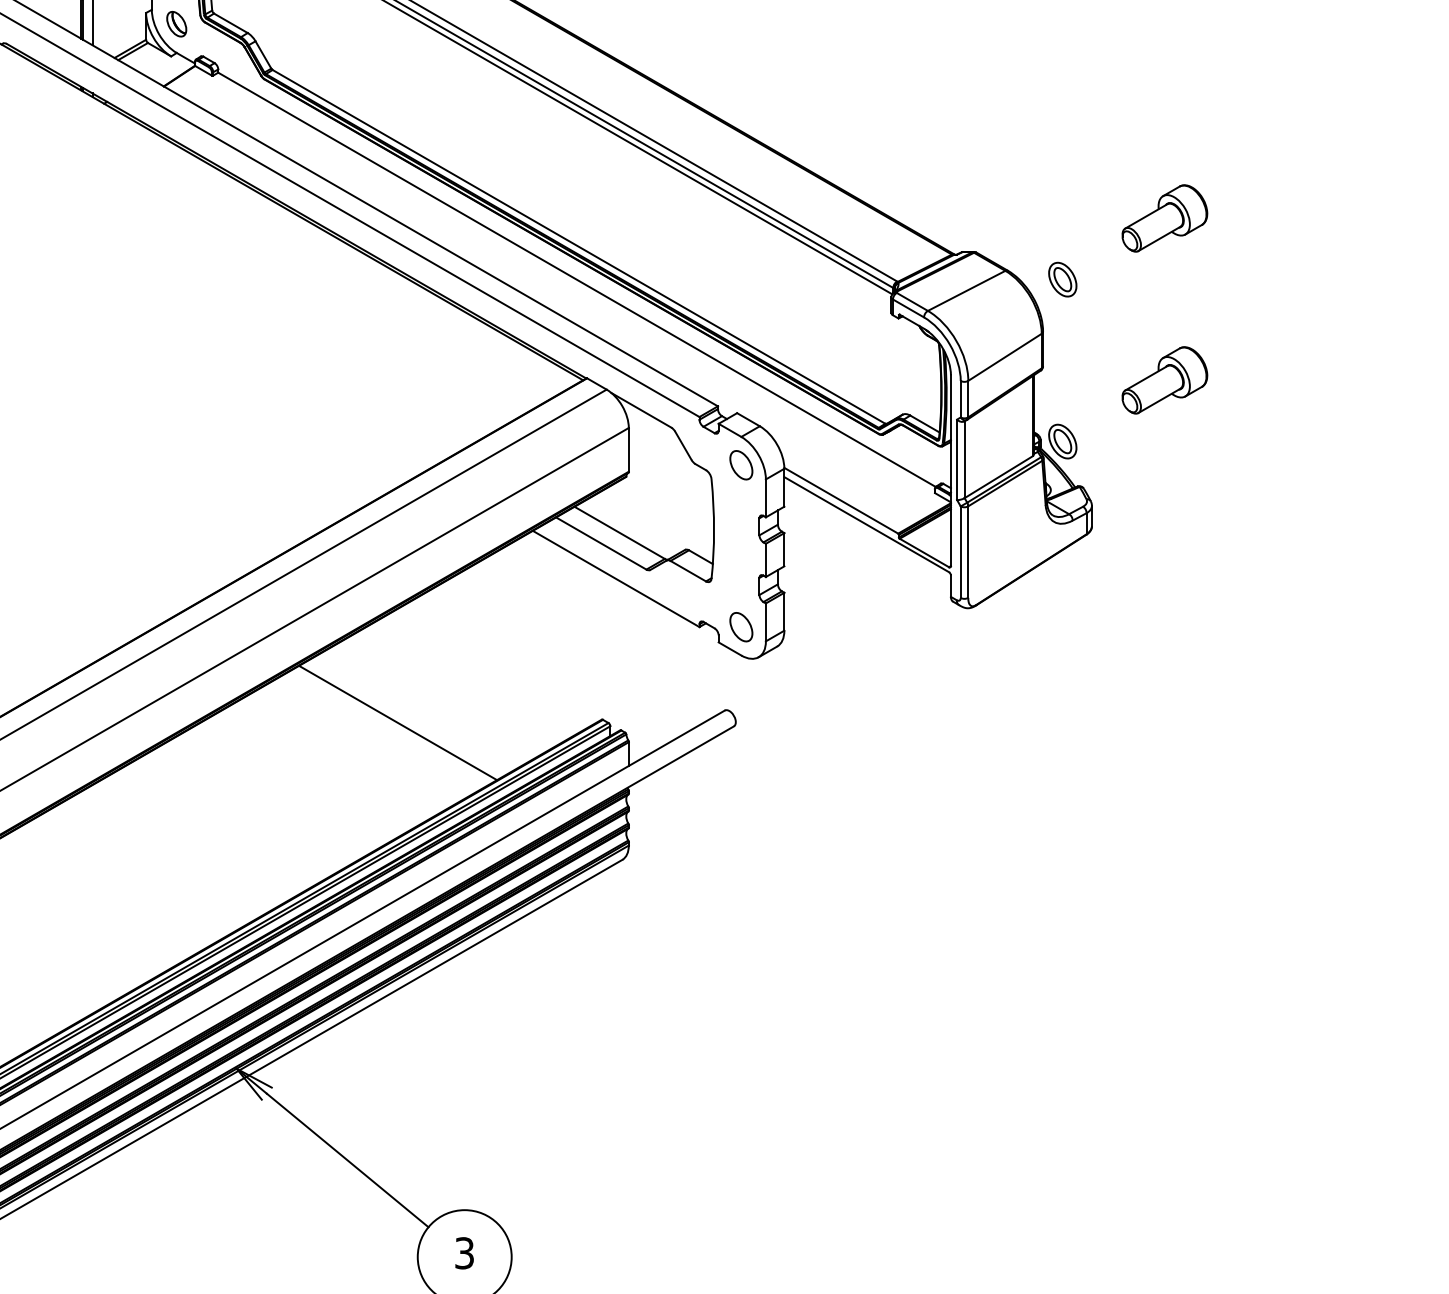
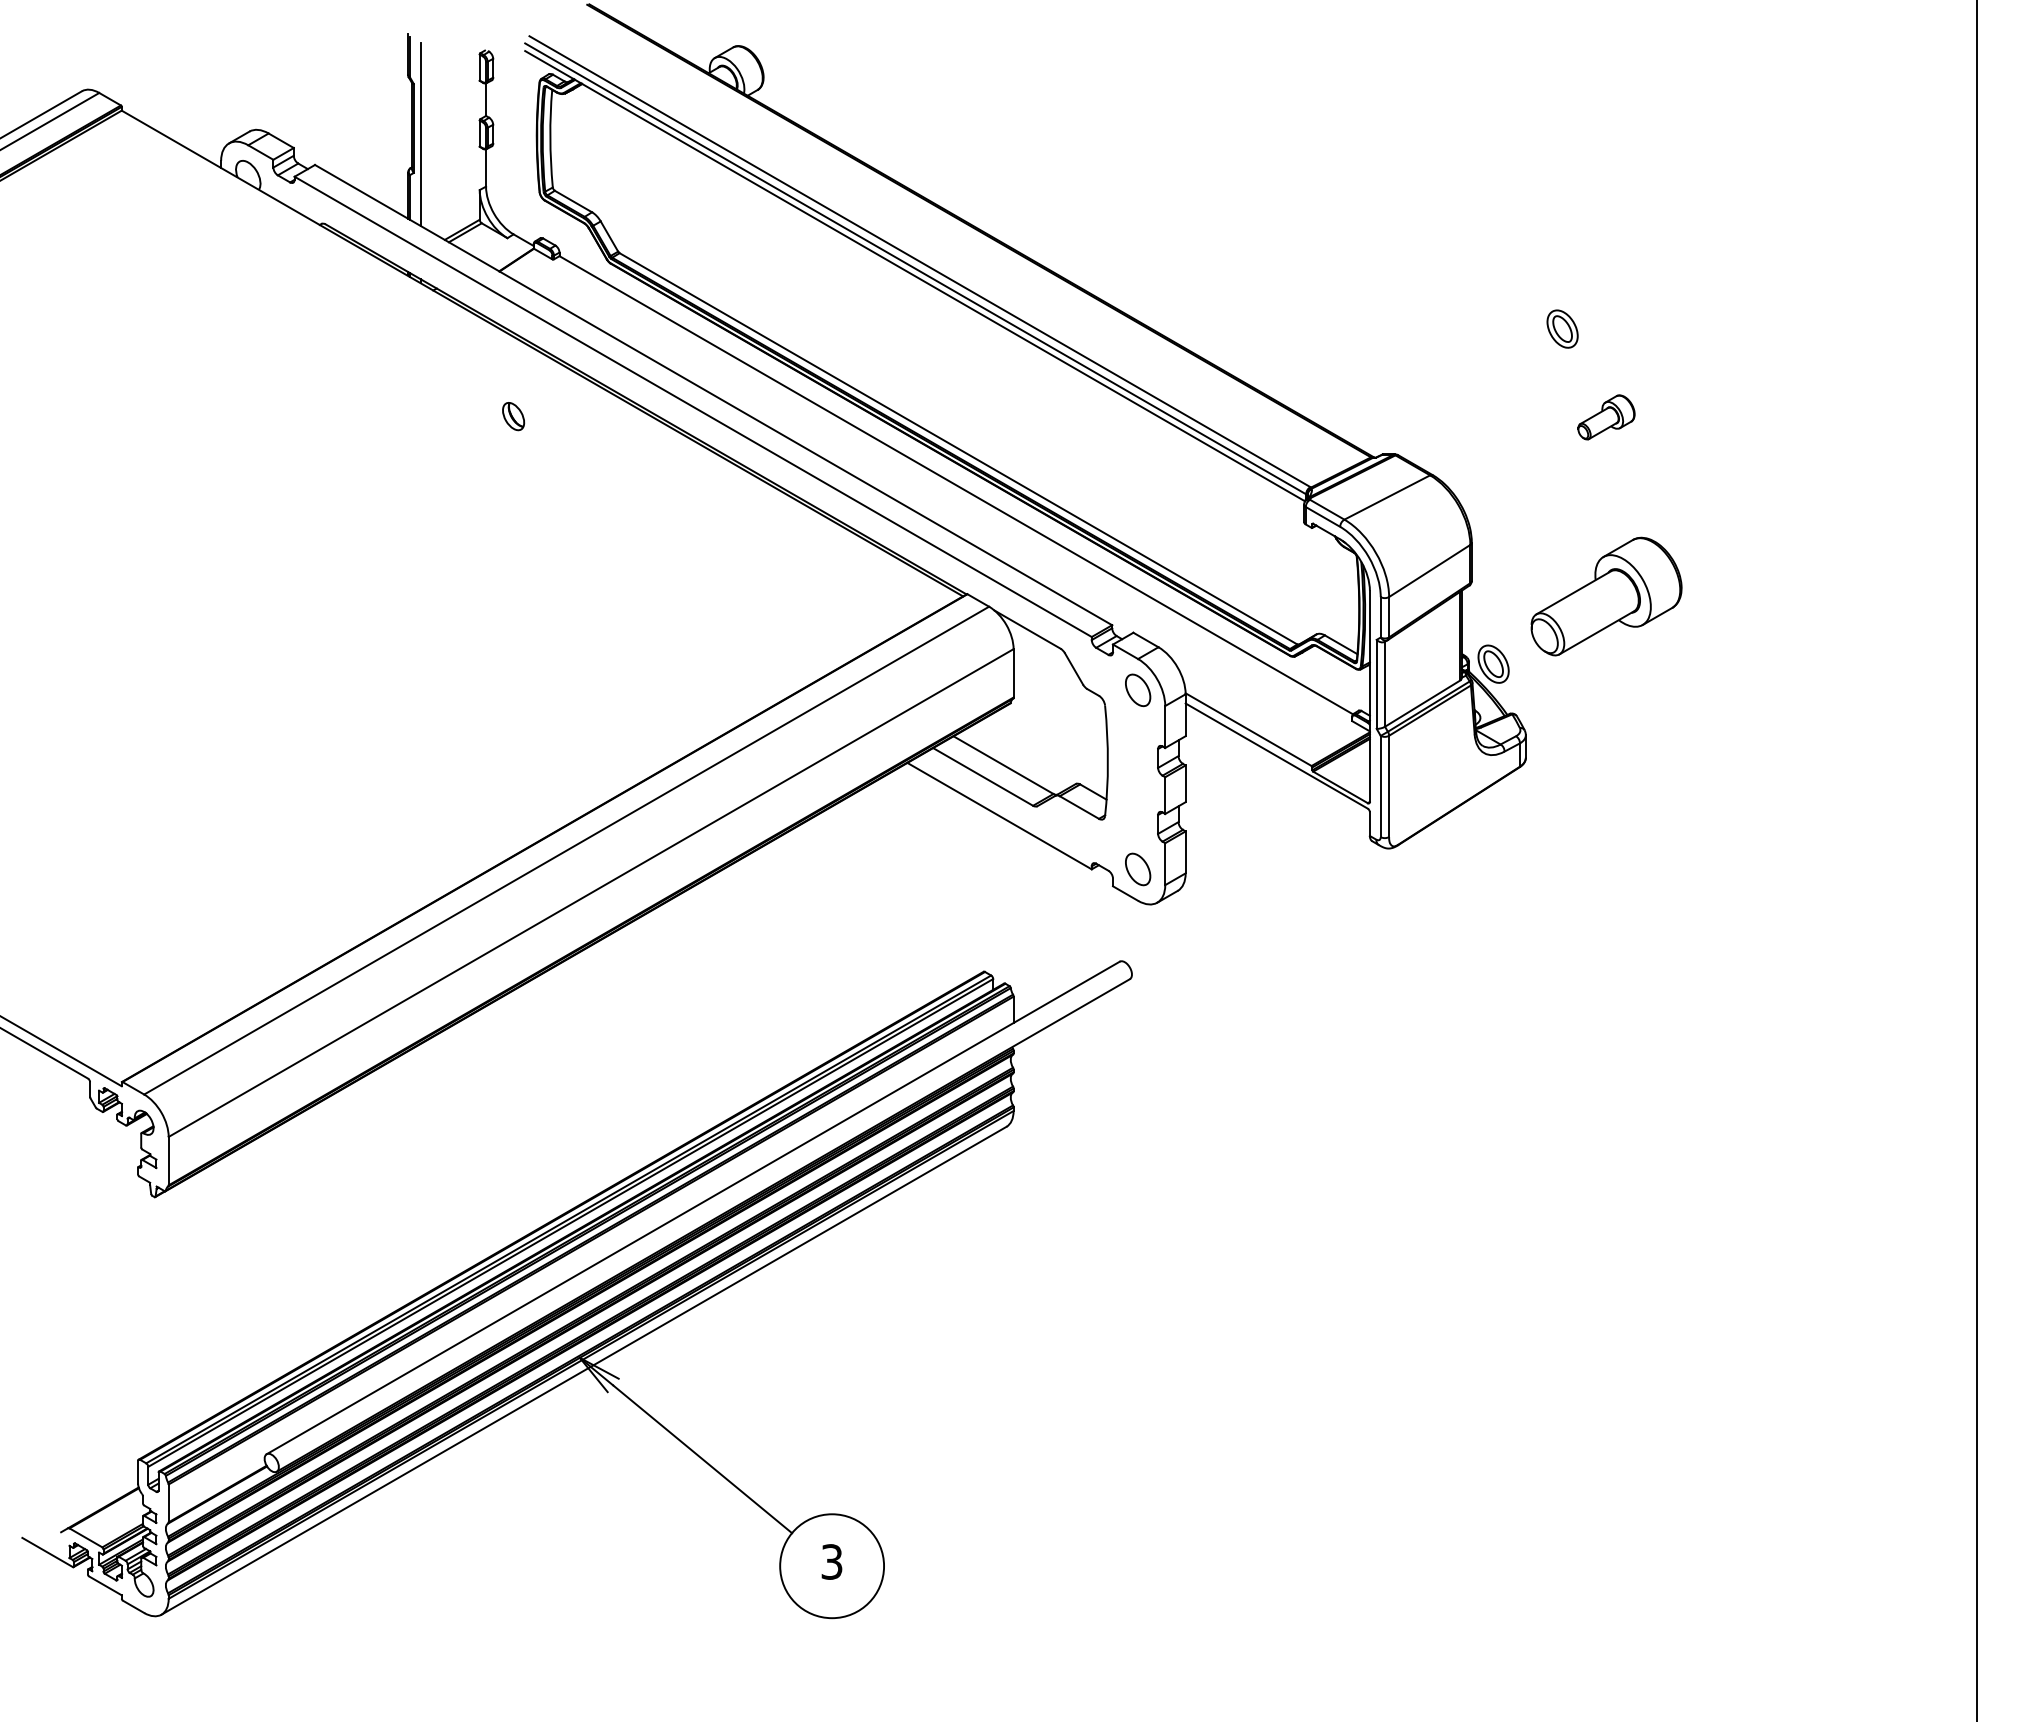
part: (176, 24) -> (513, 416), moved
part: (1164, 218) -> (1606, 417), size x0.6
part: (1062, 279) -> (1562, 328), moved
part: (1164, 380) -> (1606, 596), size x1.6
line: (397, 723) -> (757, 975), removed

